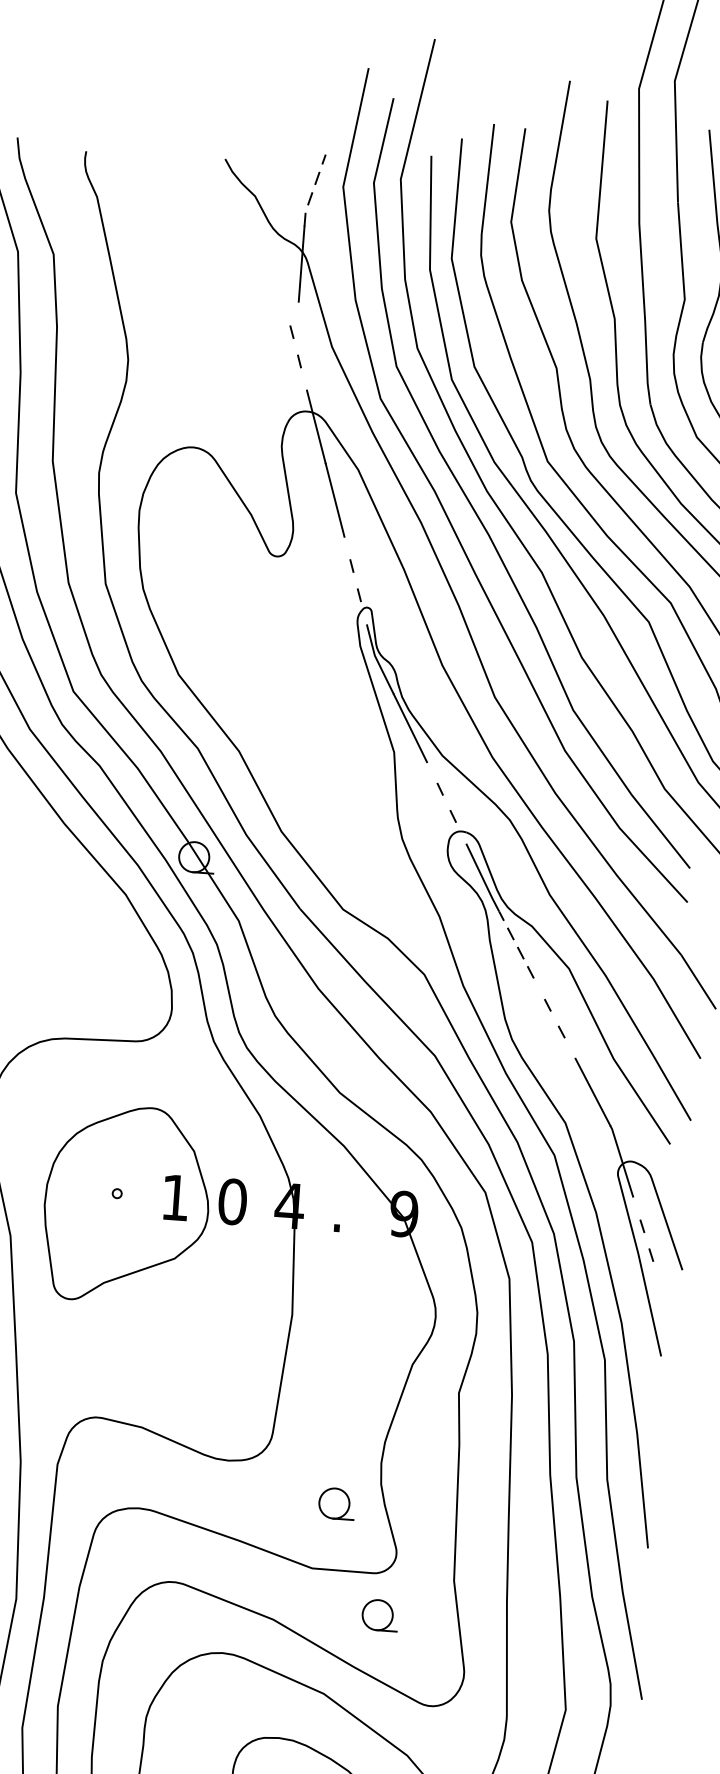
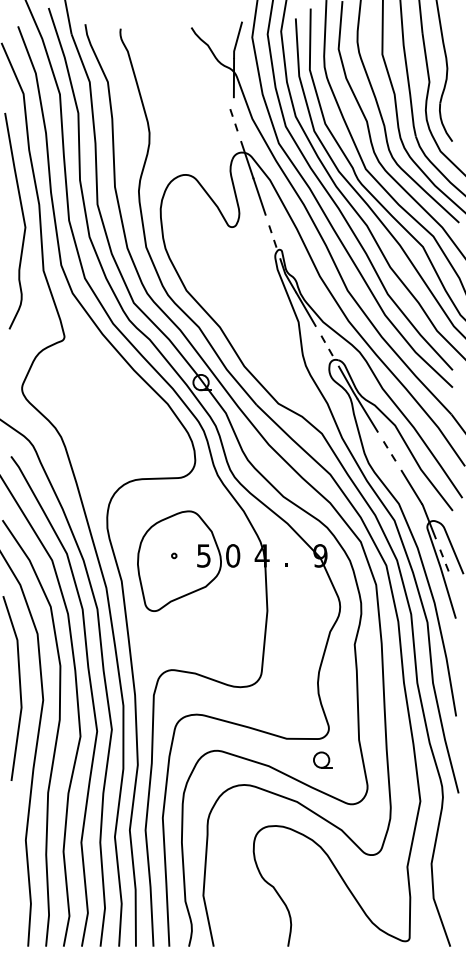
line: (313, 190) -> (237, 40), dashed -> solid
line: (516, 943) -> (367, 414), dashed -> solid
text: (174, 1196) -> (203, 555), 1 -> 5
part: (336, 1502) -> (296, 704), removed

